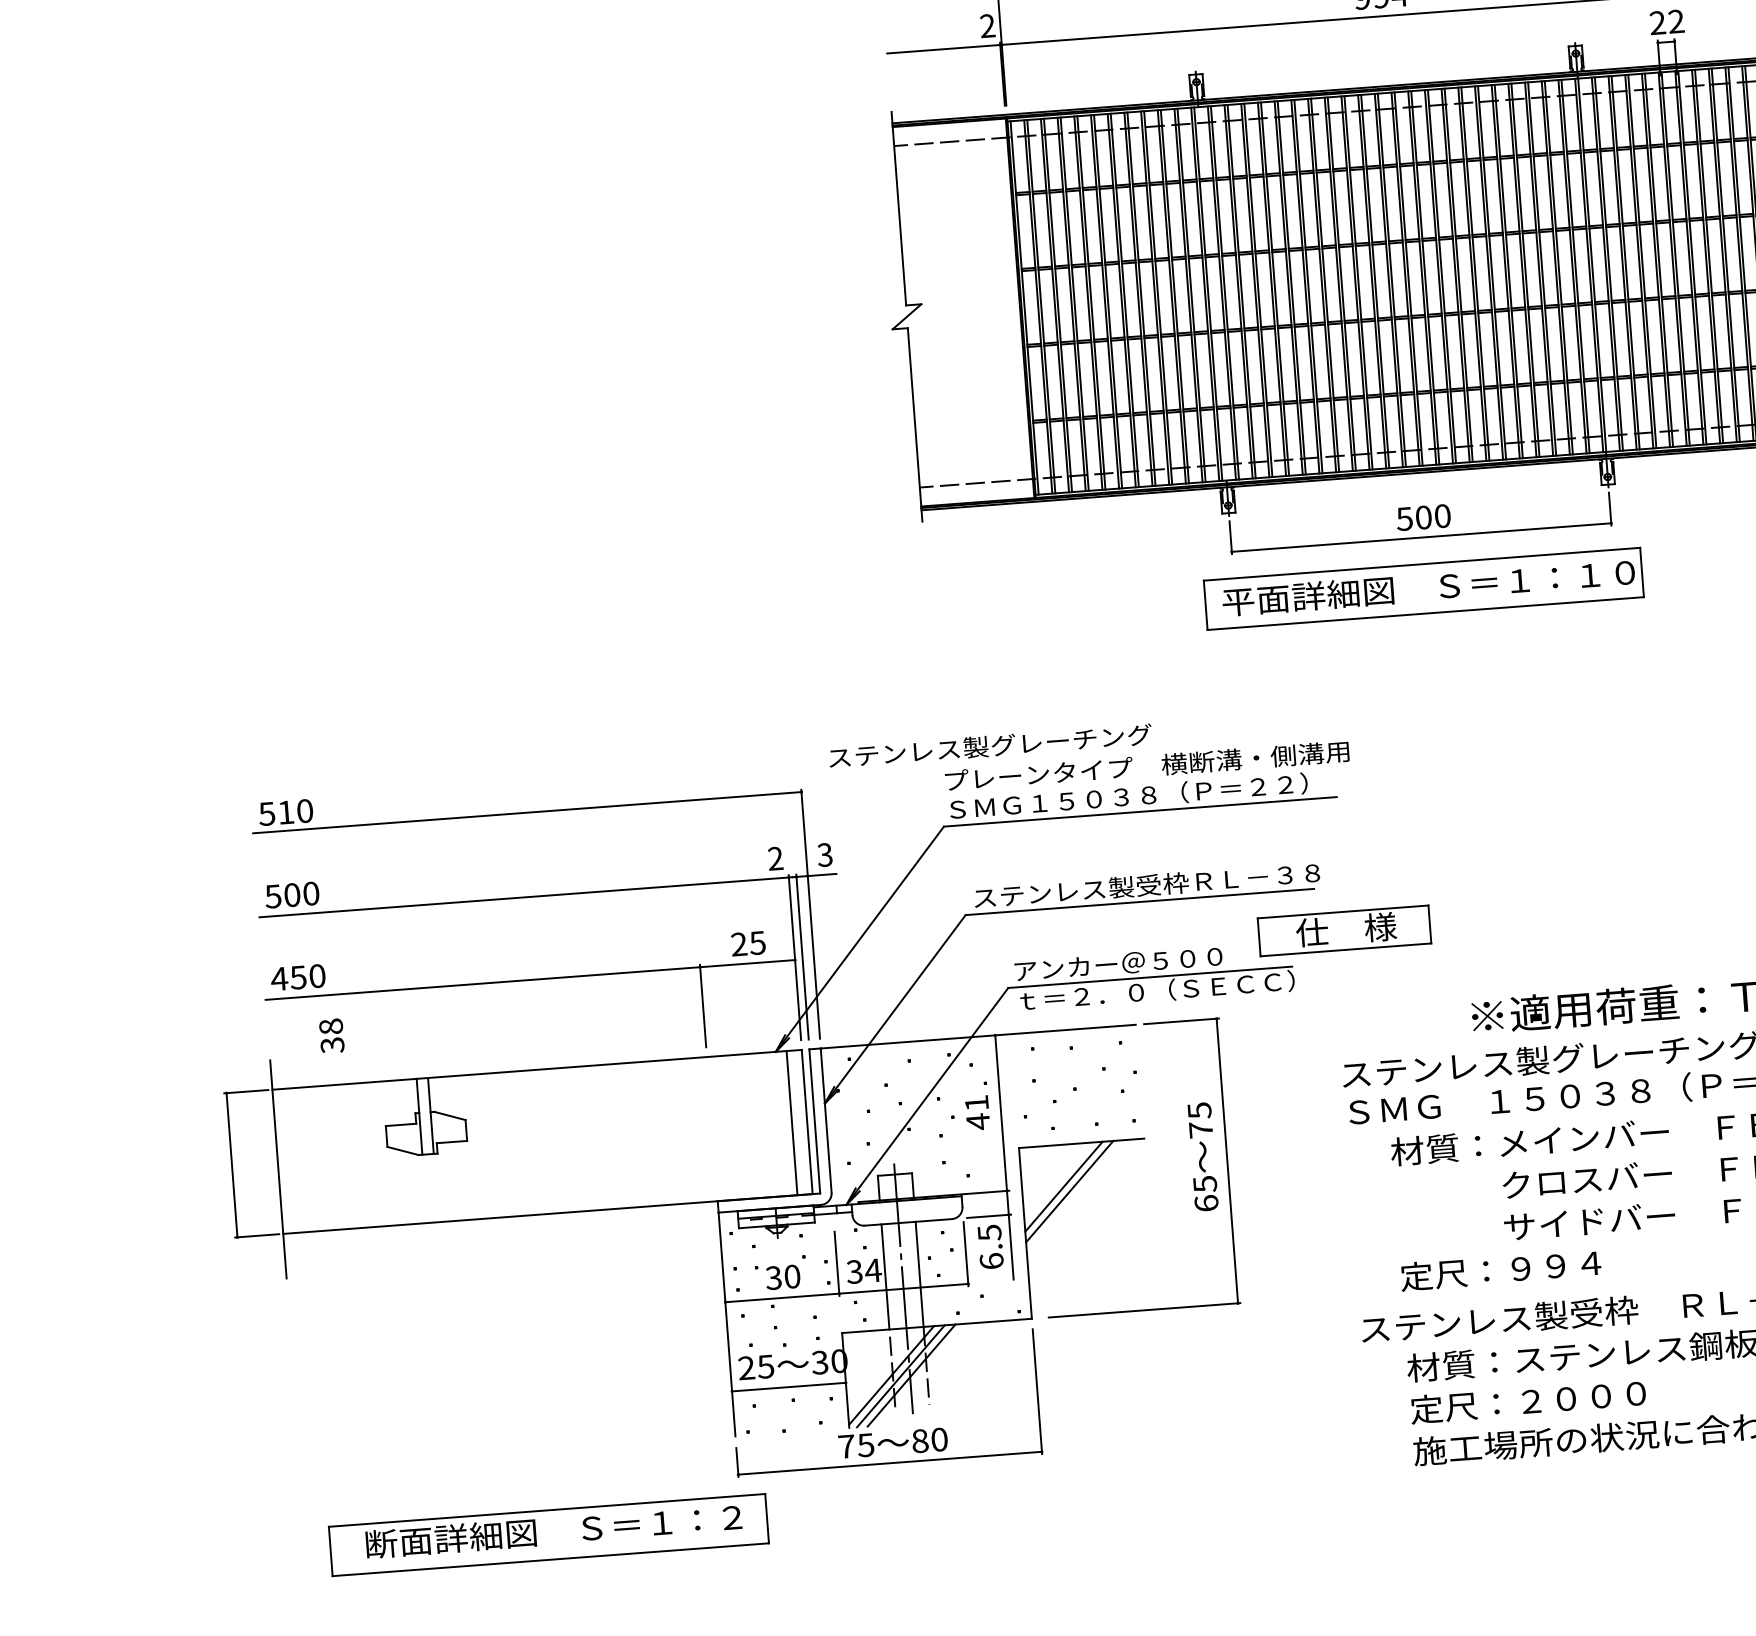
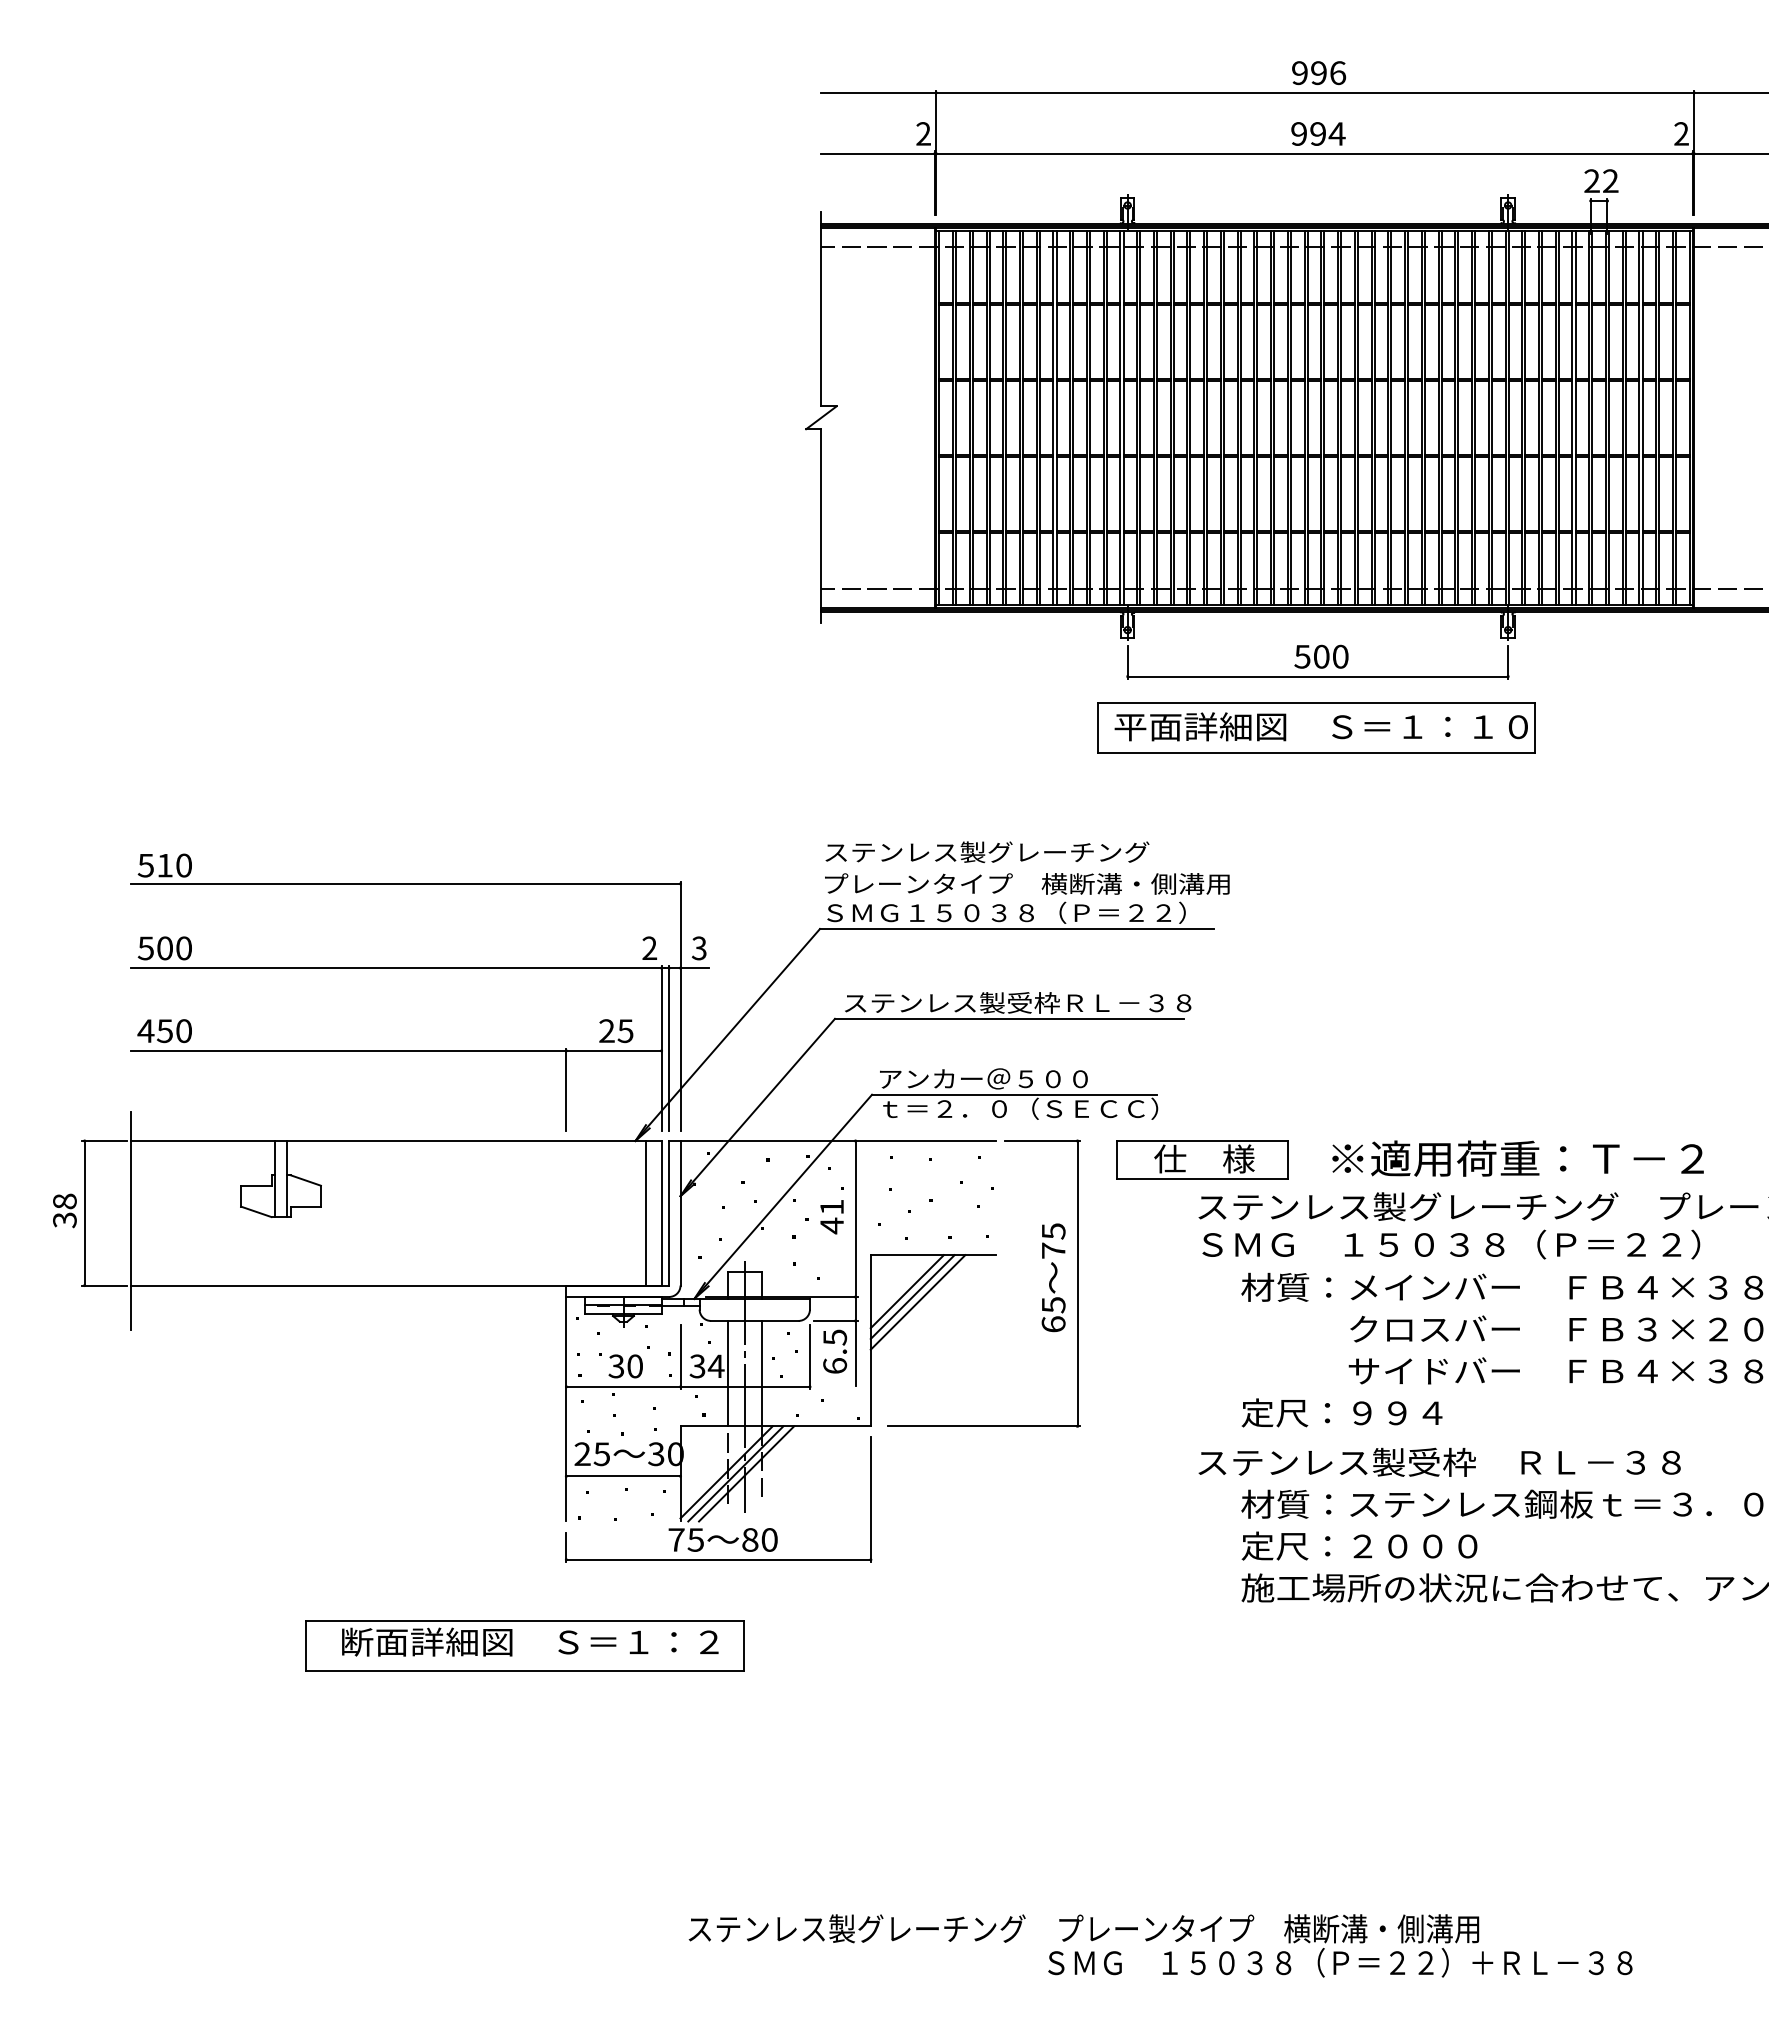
text: (990, 746) -> (987, 852), moved
part: (1344, 930) -> (1202, 1159), moved
text: (331, 1035) -> (64, 1210), moved
line: (1057, 1181) -> (906, 1291), added
part: (548, 1534) -> (524, 1645), moved

